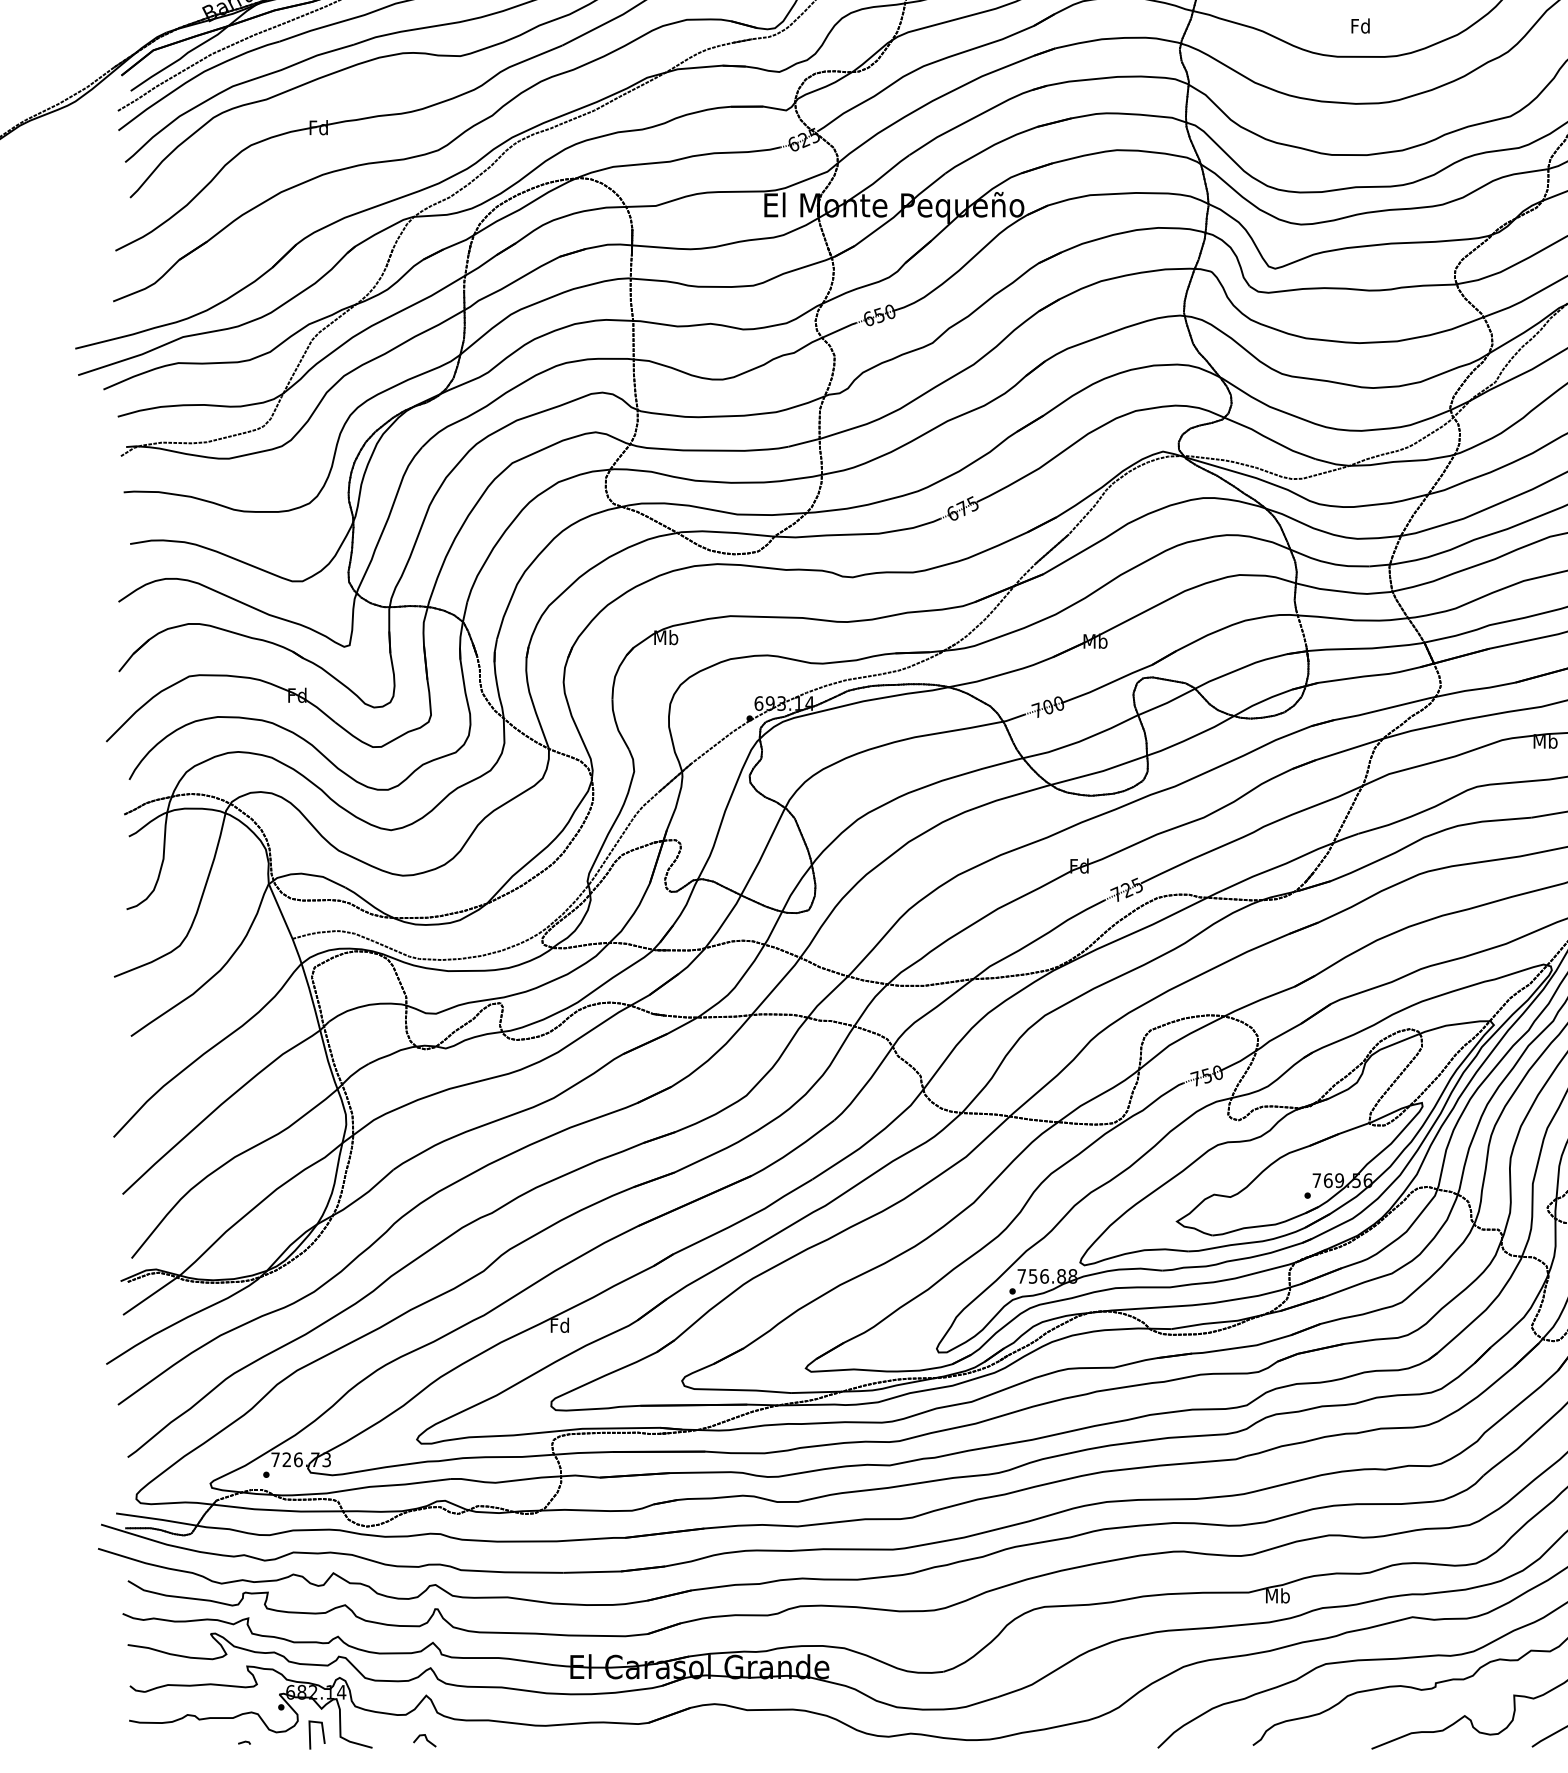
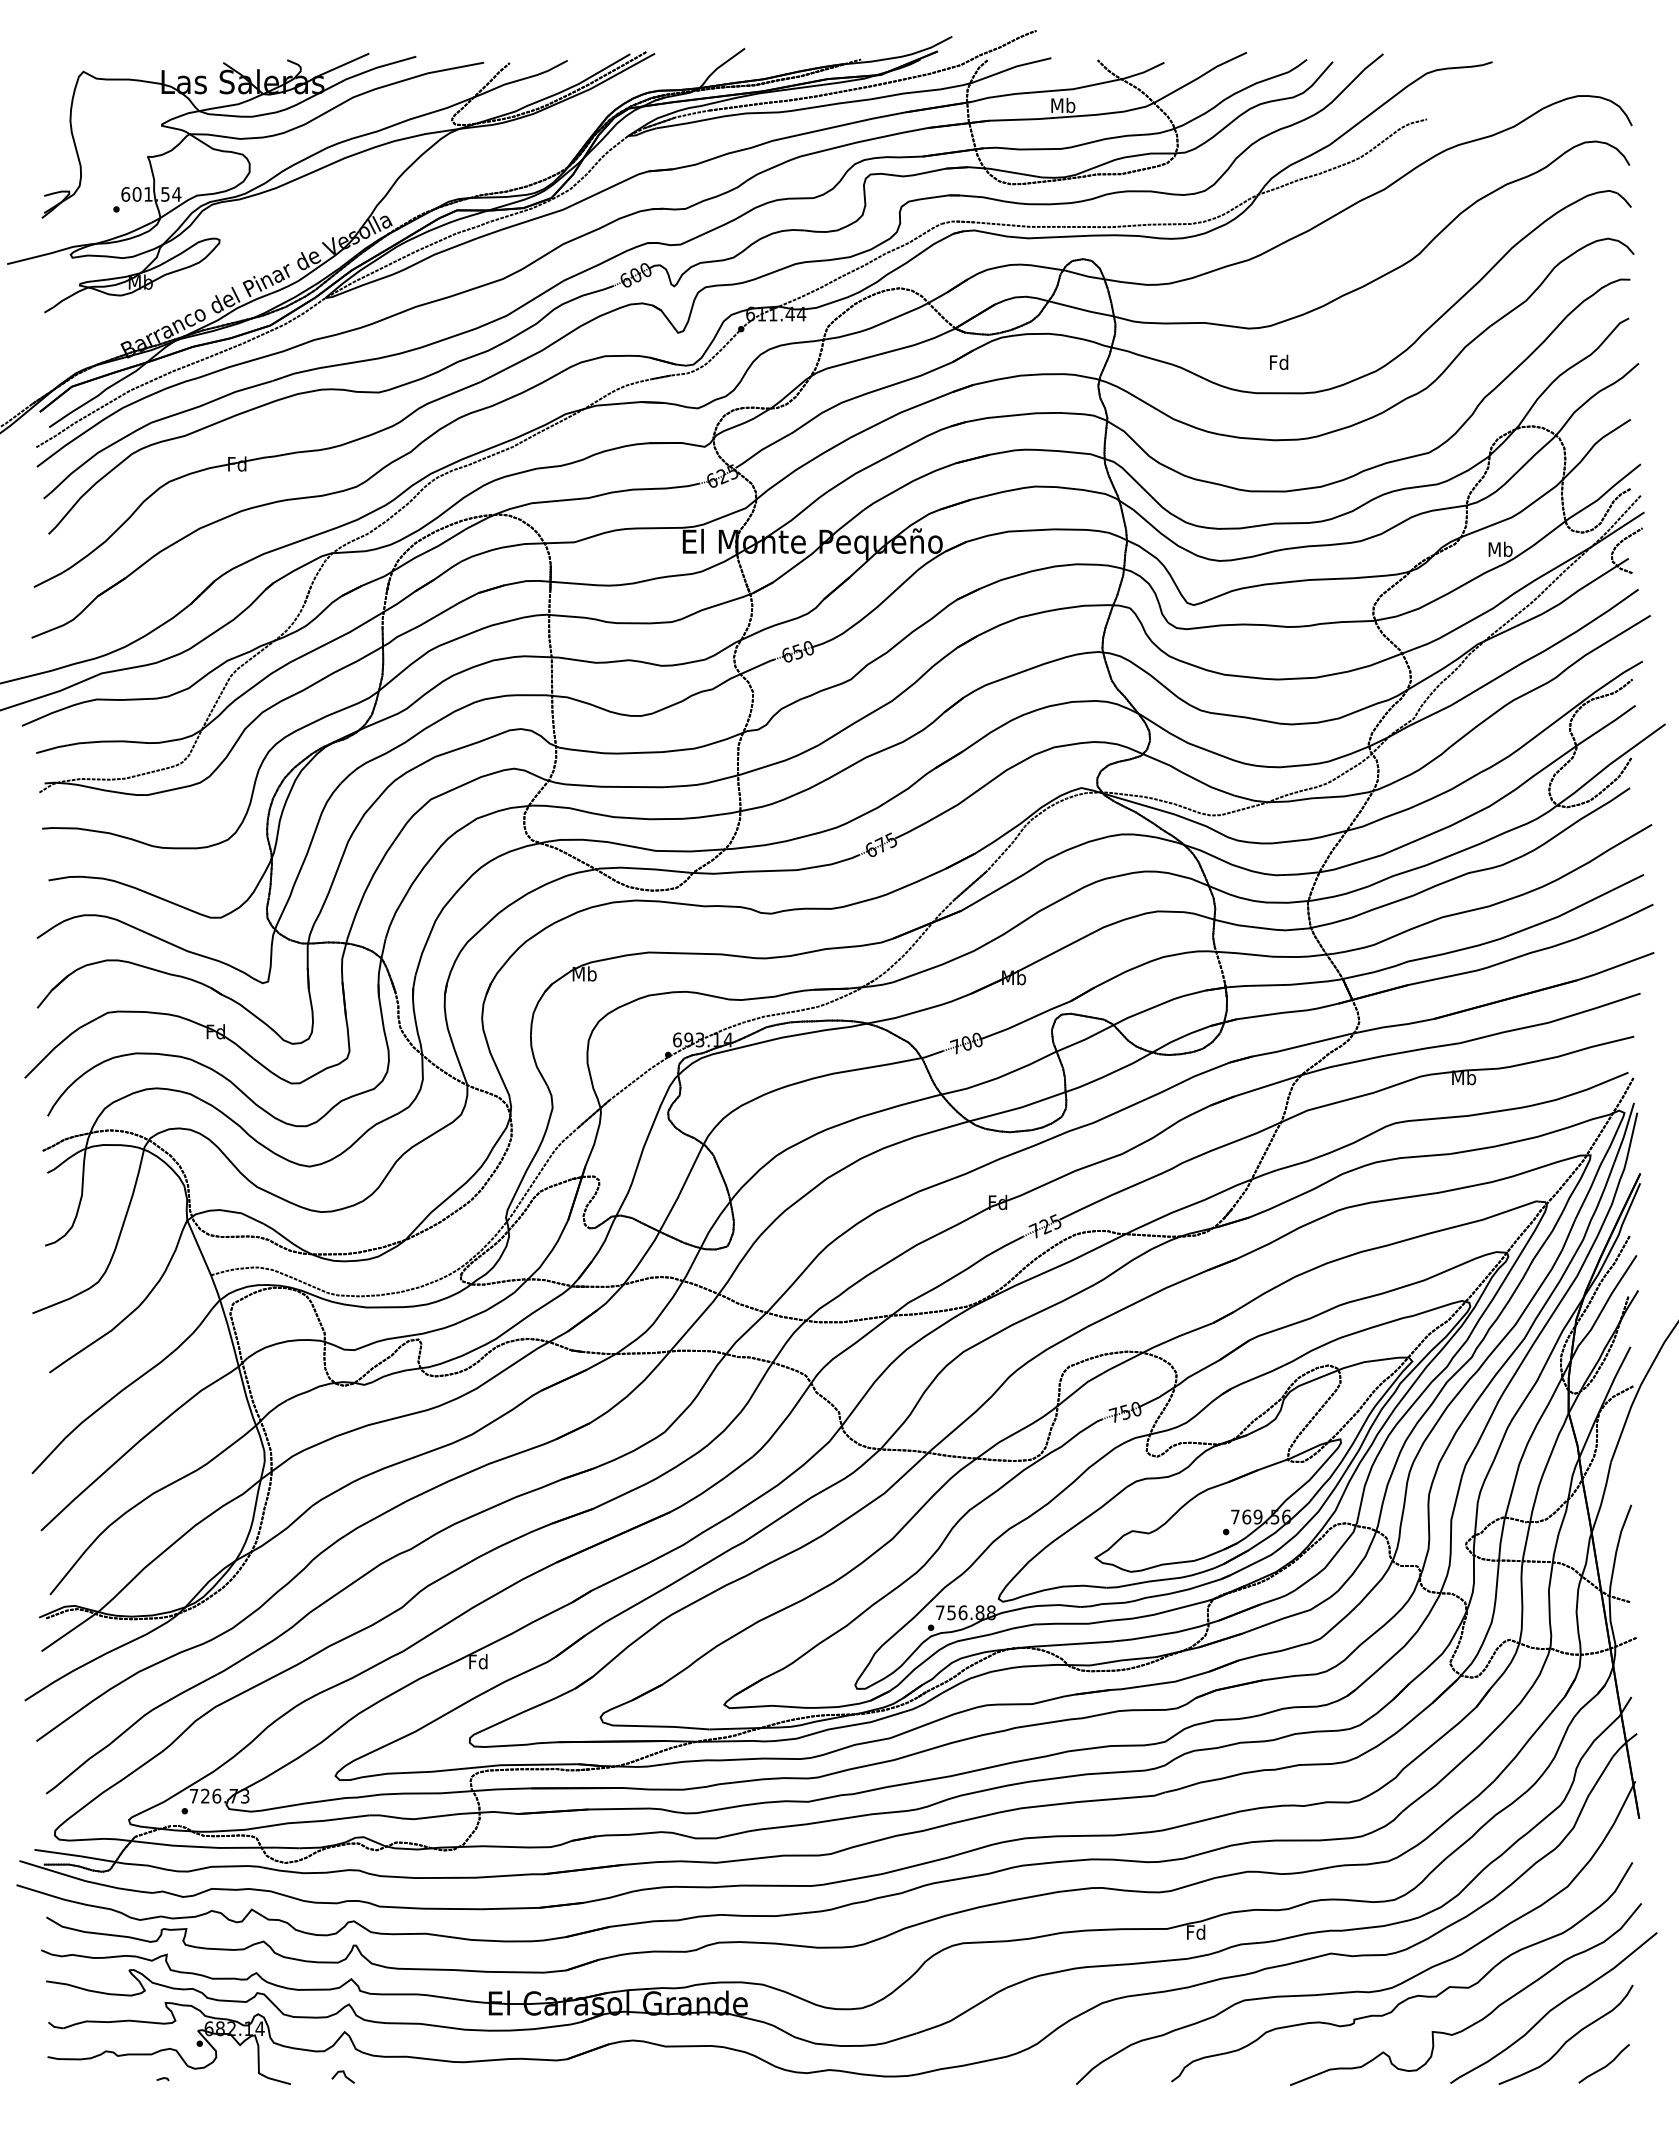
text: (1278, 1595) -> (1196, 1931), Mb -> Fd
line: (322, 1733) -> (240, 2069), removed

